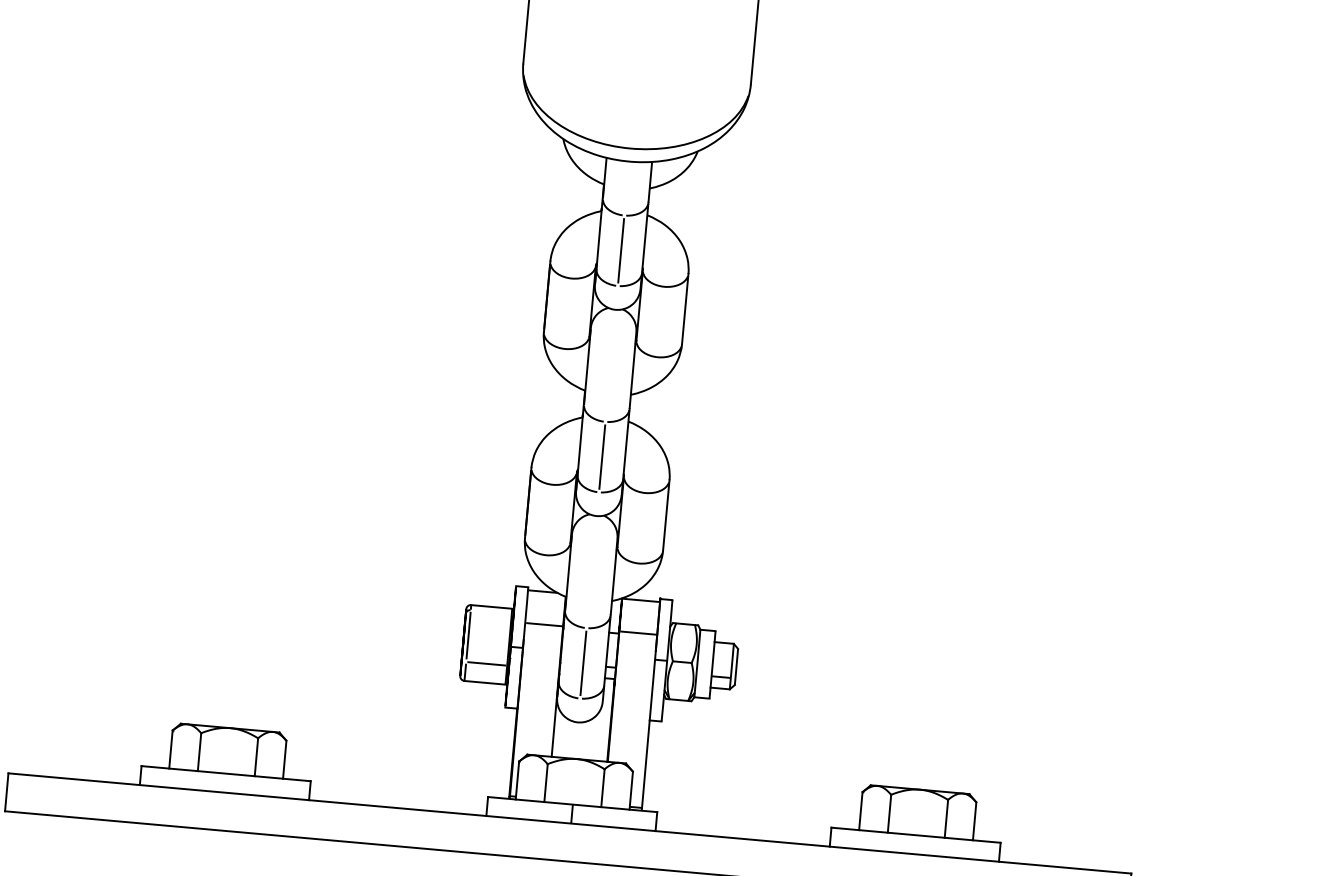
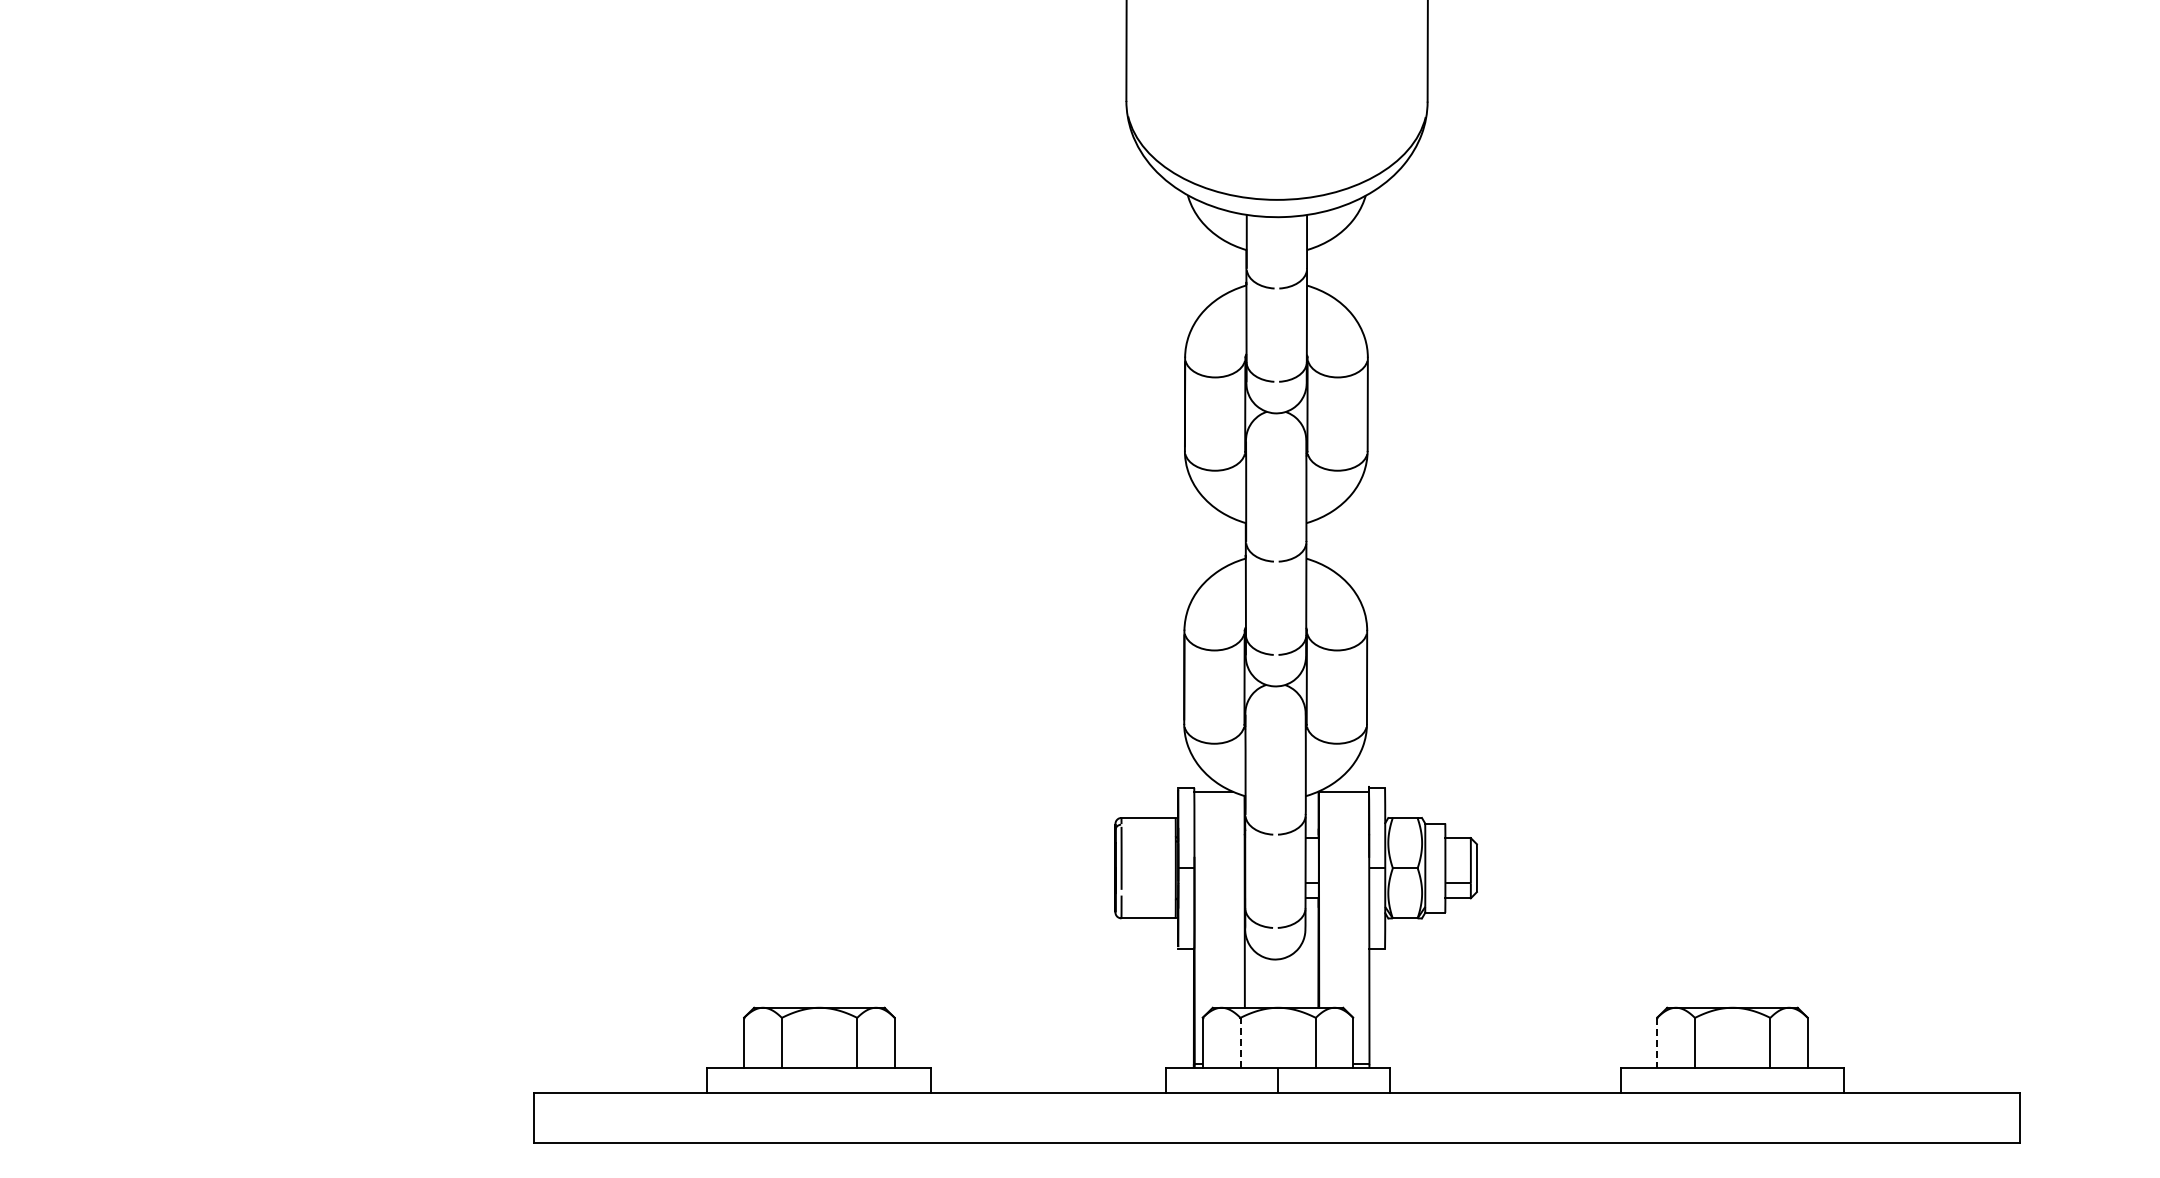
line: (620, 250) -> (1276, 335), removed
line: (602, 457) -> (1276, 608), removed
line: (544, 624) -> (1219, 835), removed
line: (637, 633) -> (1343, 835), removed
line: (486, 663) -> (1148, 893), removed
line: (583, 663) -> (1275, 881), removed
line: (546, 782) -> (1240, 1042), solid -> dashed
line: (861, 811) -> (1657, 1043), solid -> dashed

